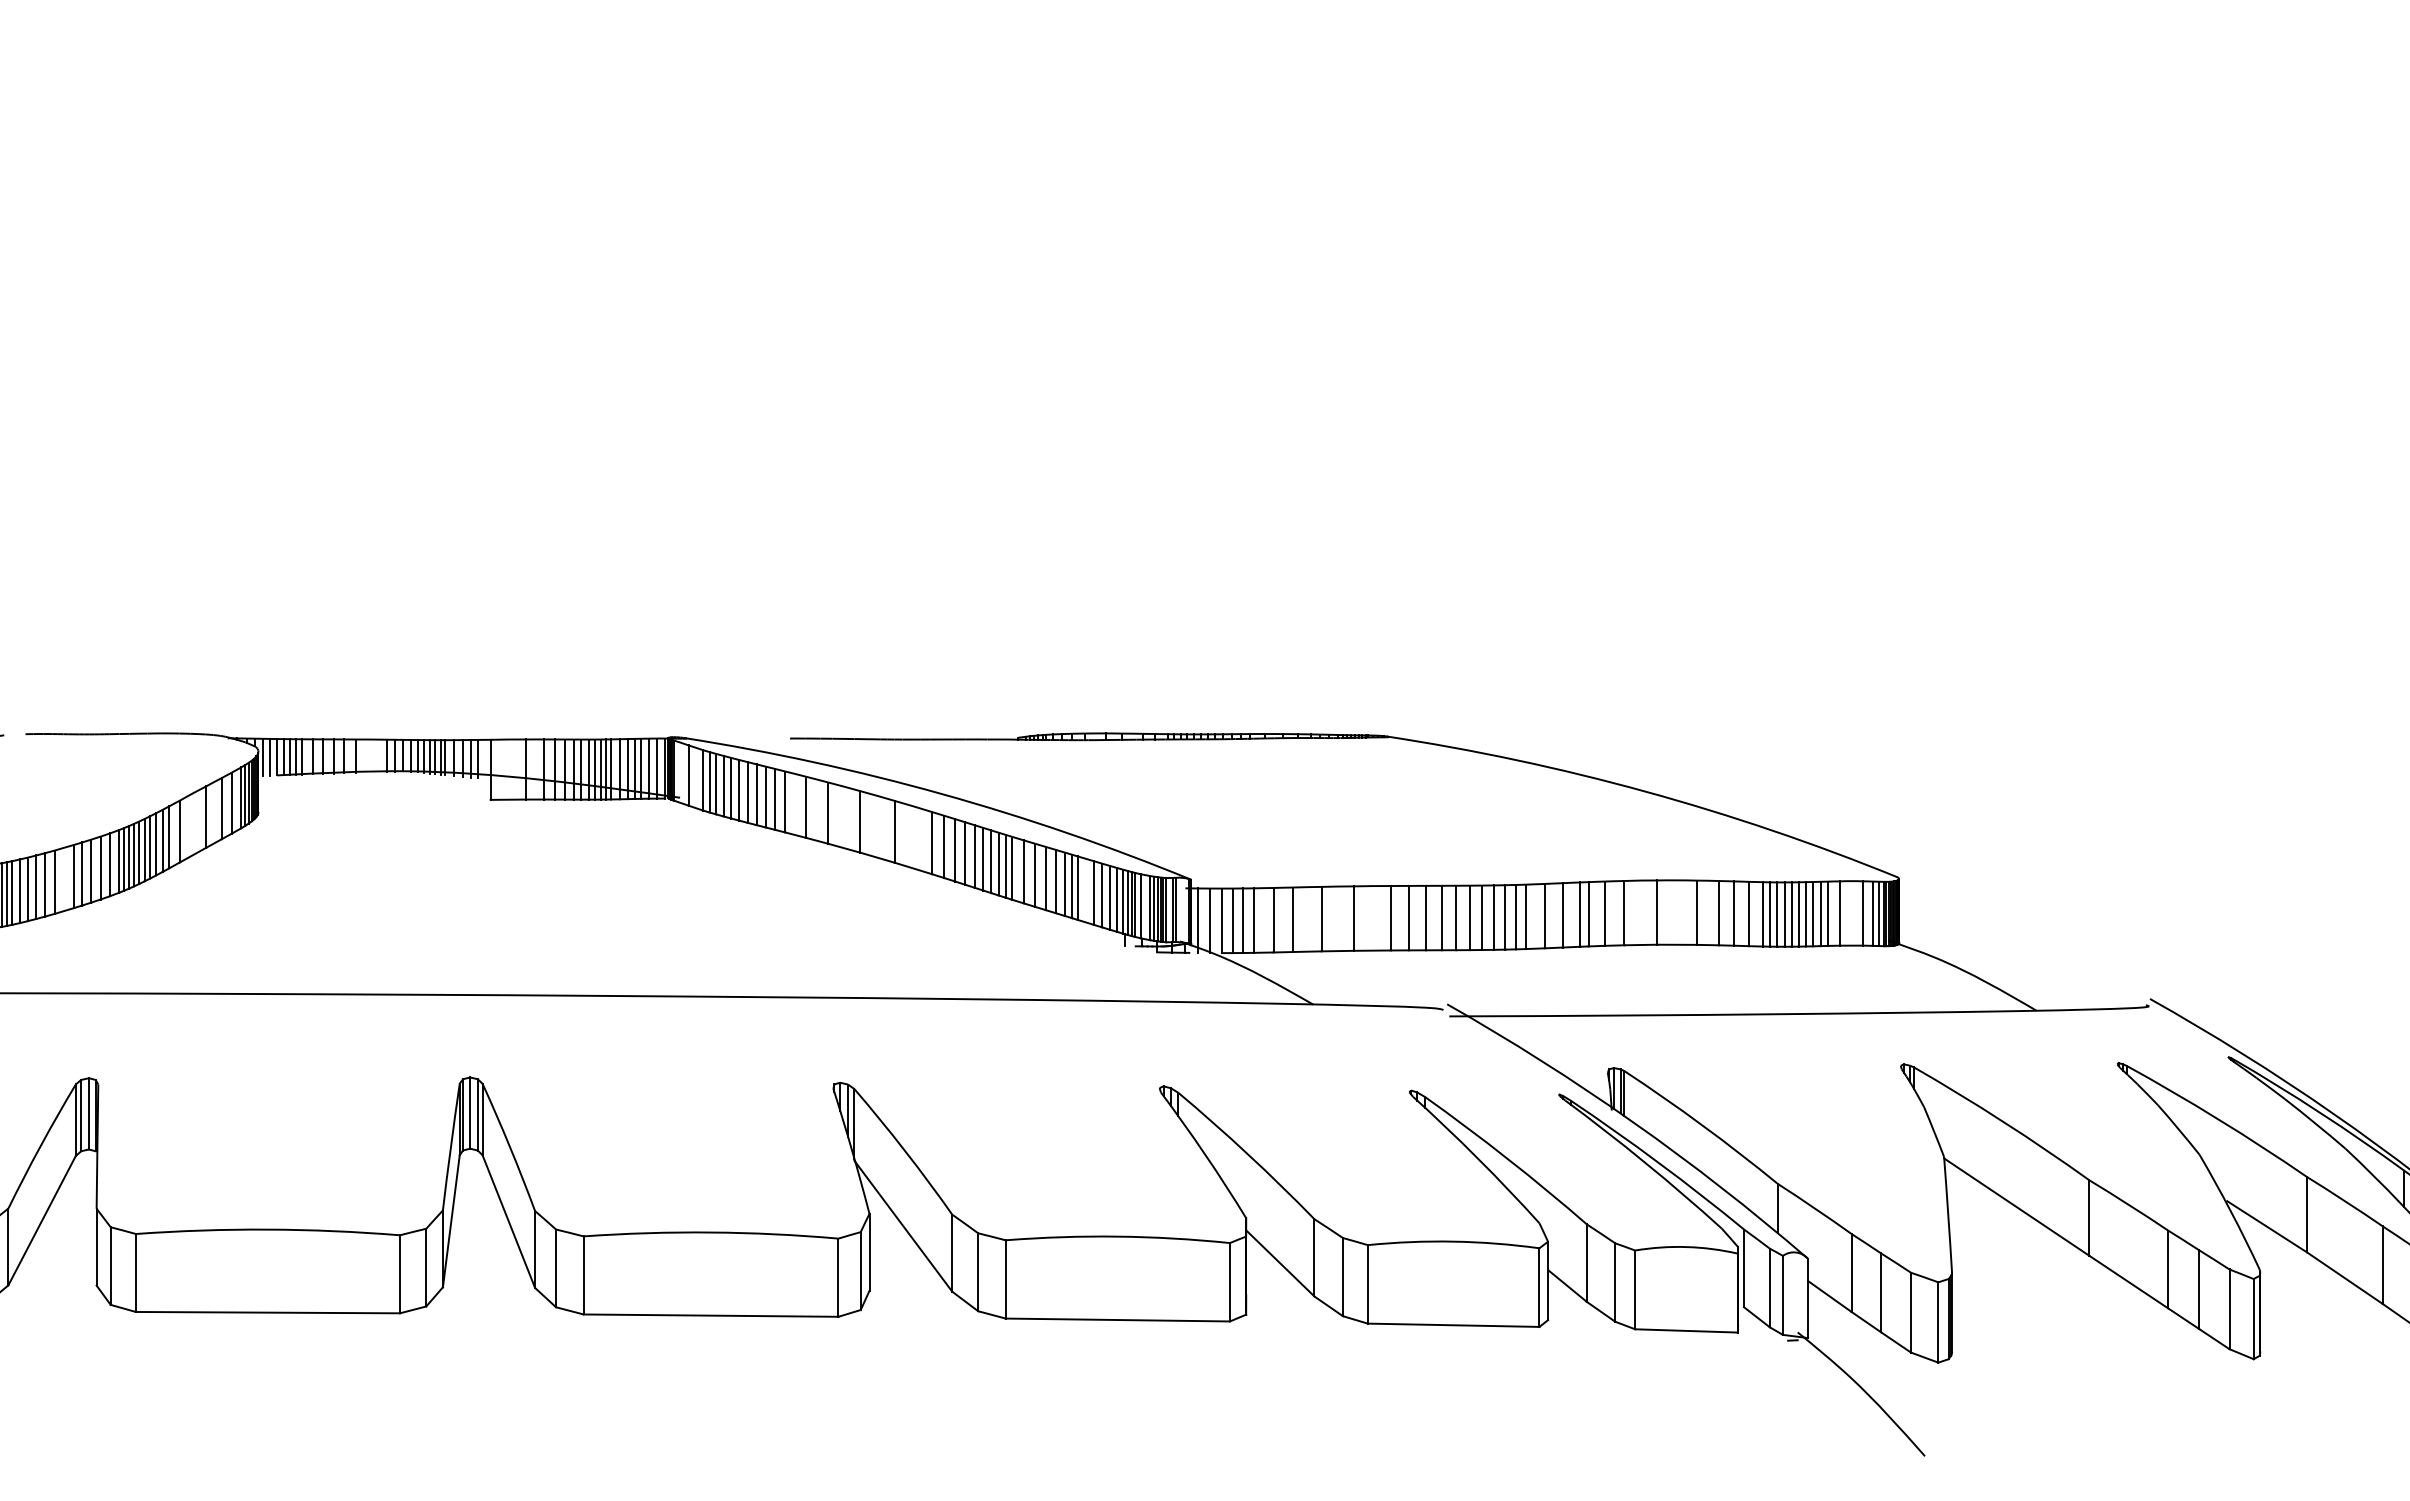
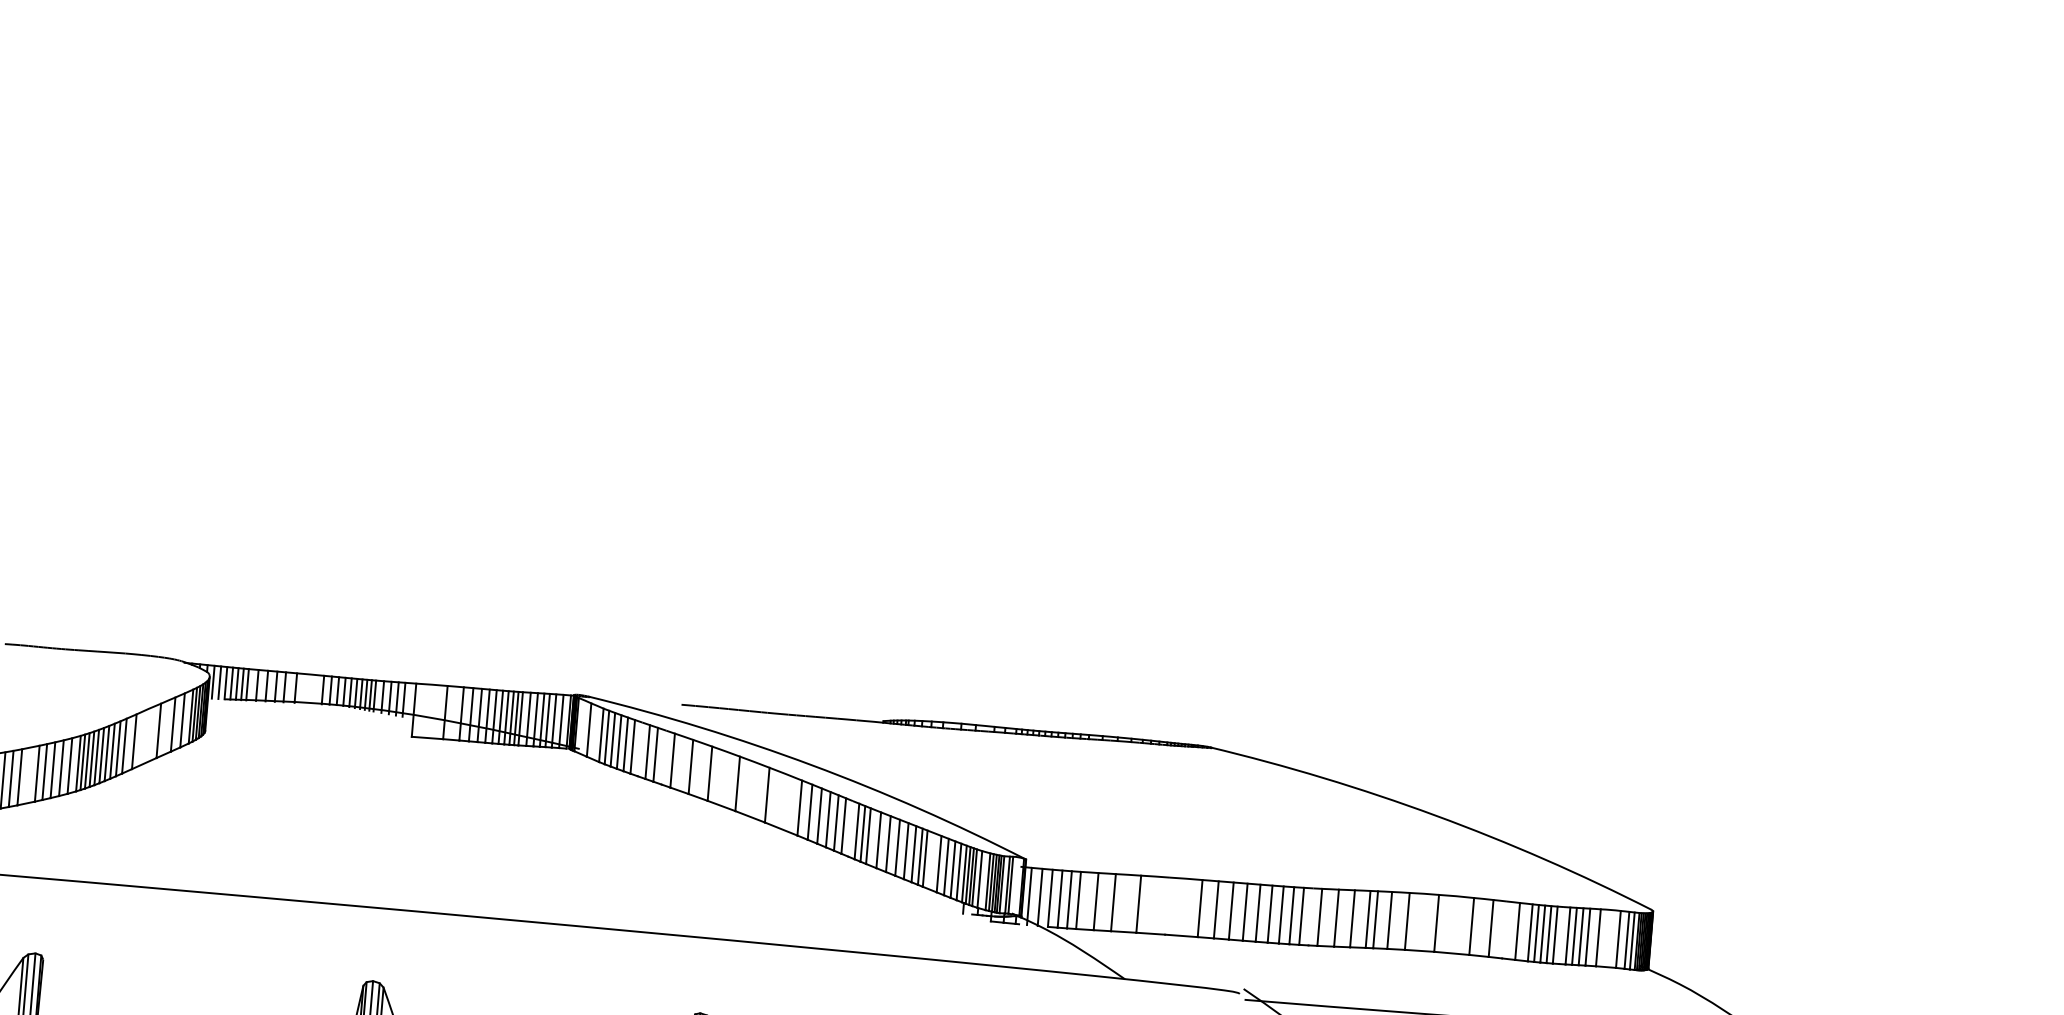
line: (747, 792) -> (639, 749), removed
line: (775, 799) -> (664, 757), removed
line: (991, 861) -> (850, 828), removed
line: (1734, 913) -> (1504, 929), removed
line: (1798, 914) -> (1561, 935), removed
line: (1515, 916) -> (1310, 916), removed
line: (1354, 918) -> (1167, 906), removed

